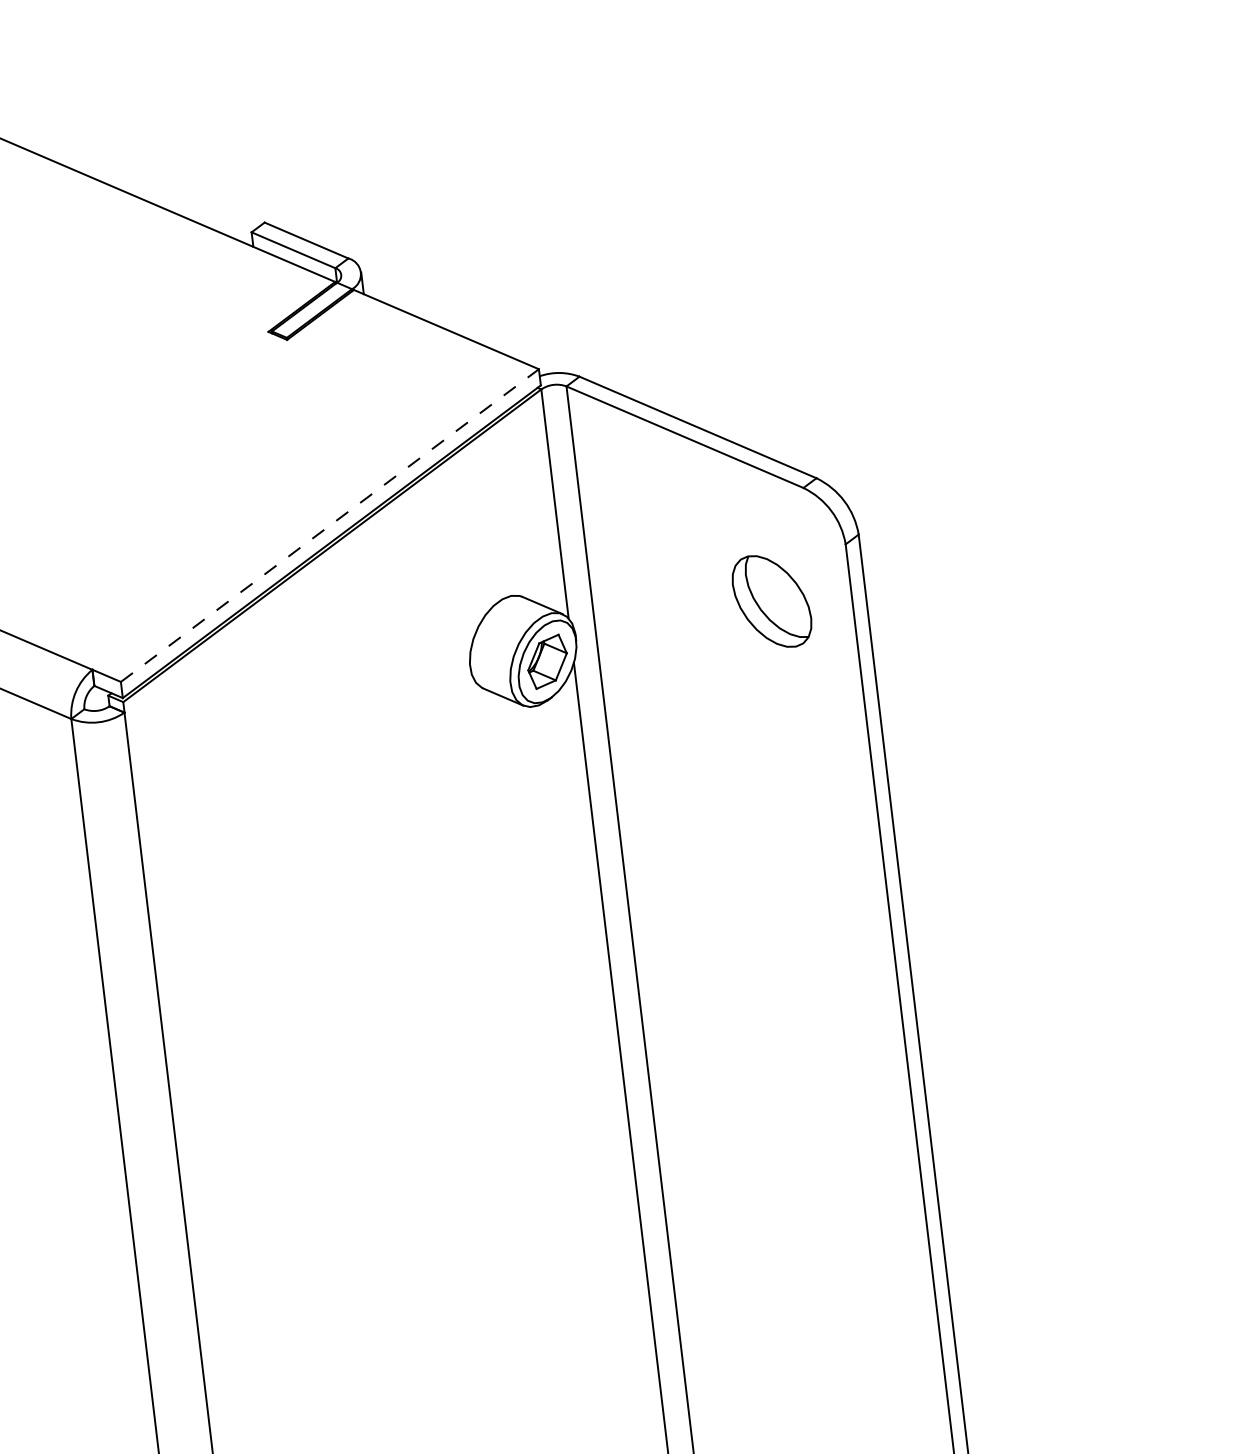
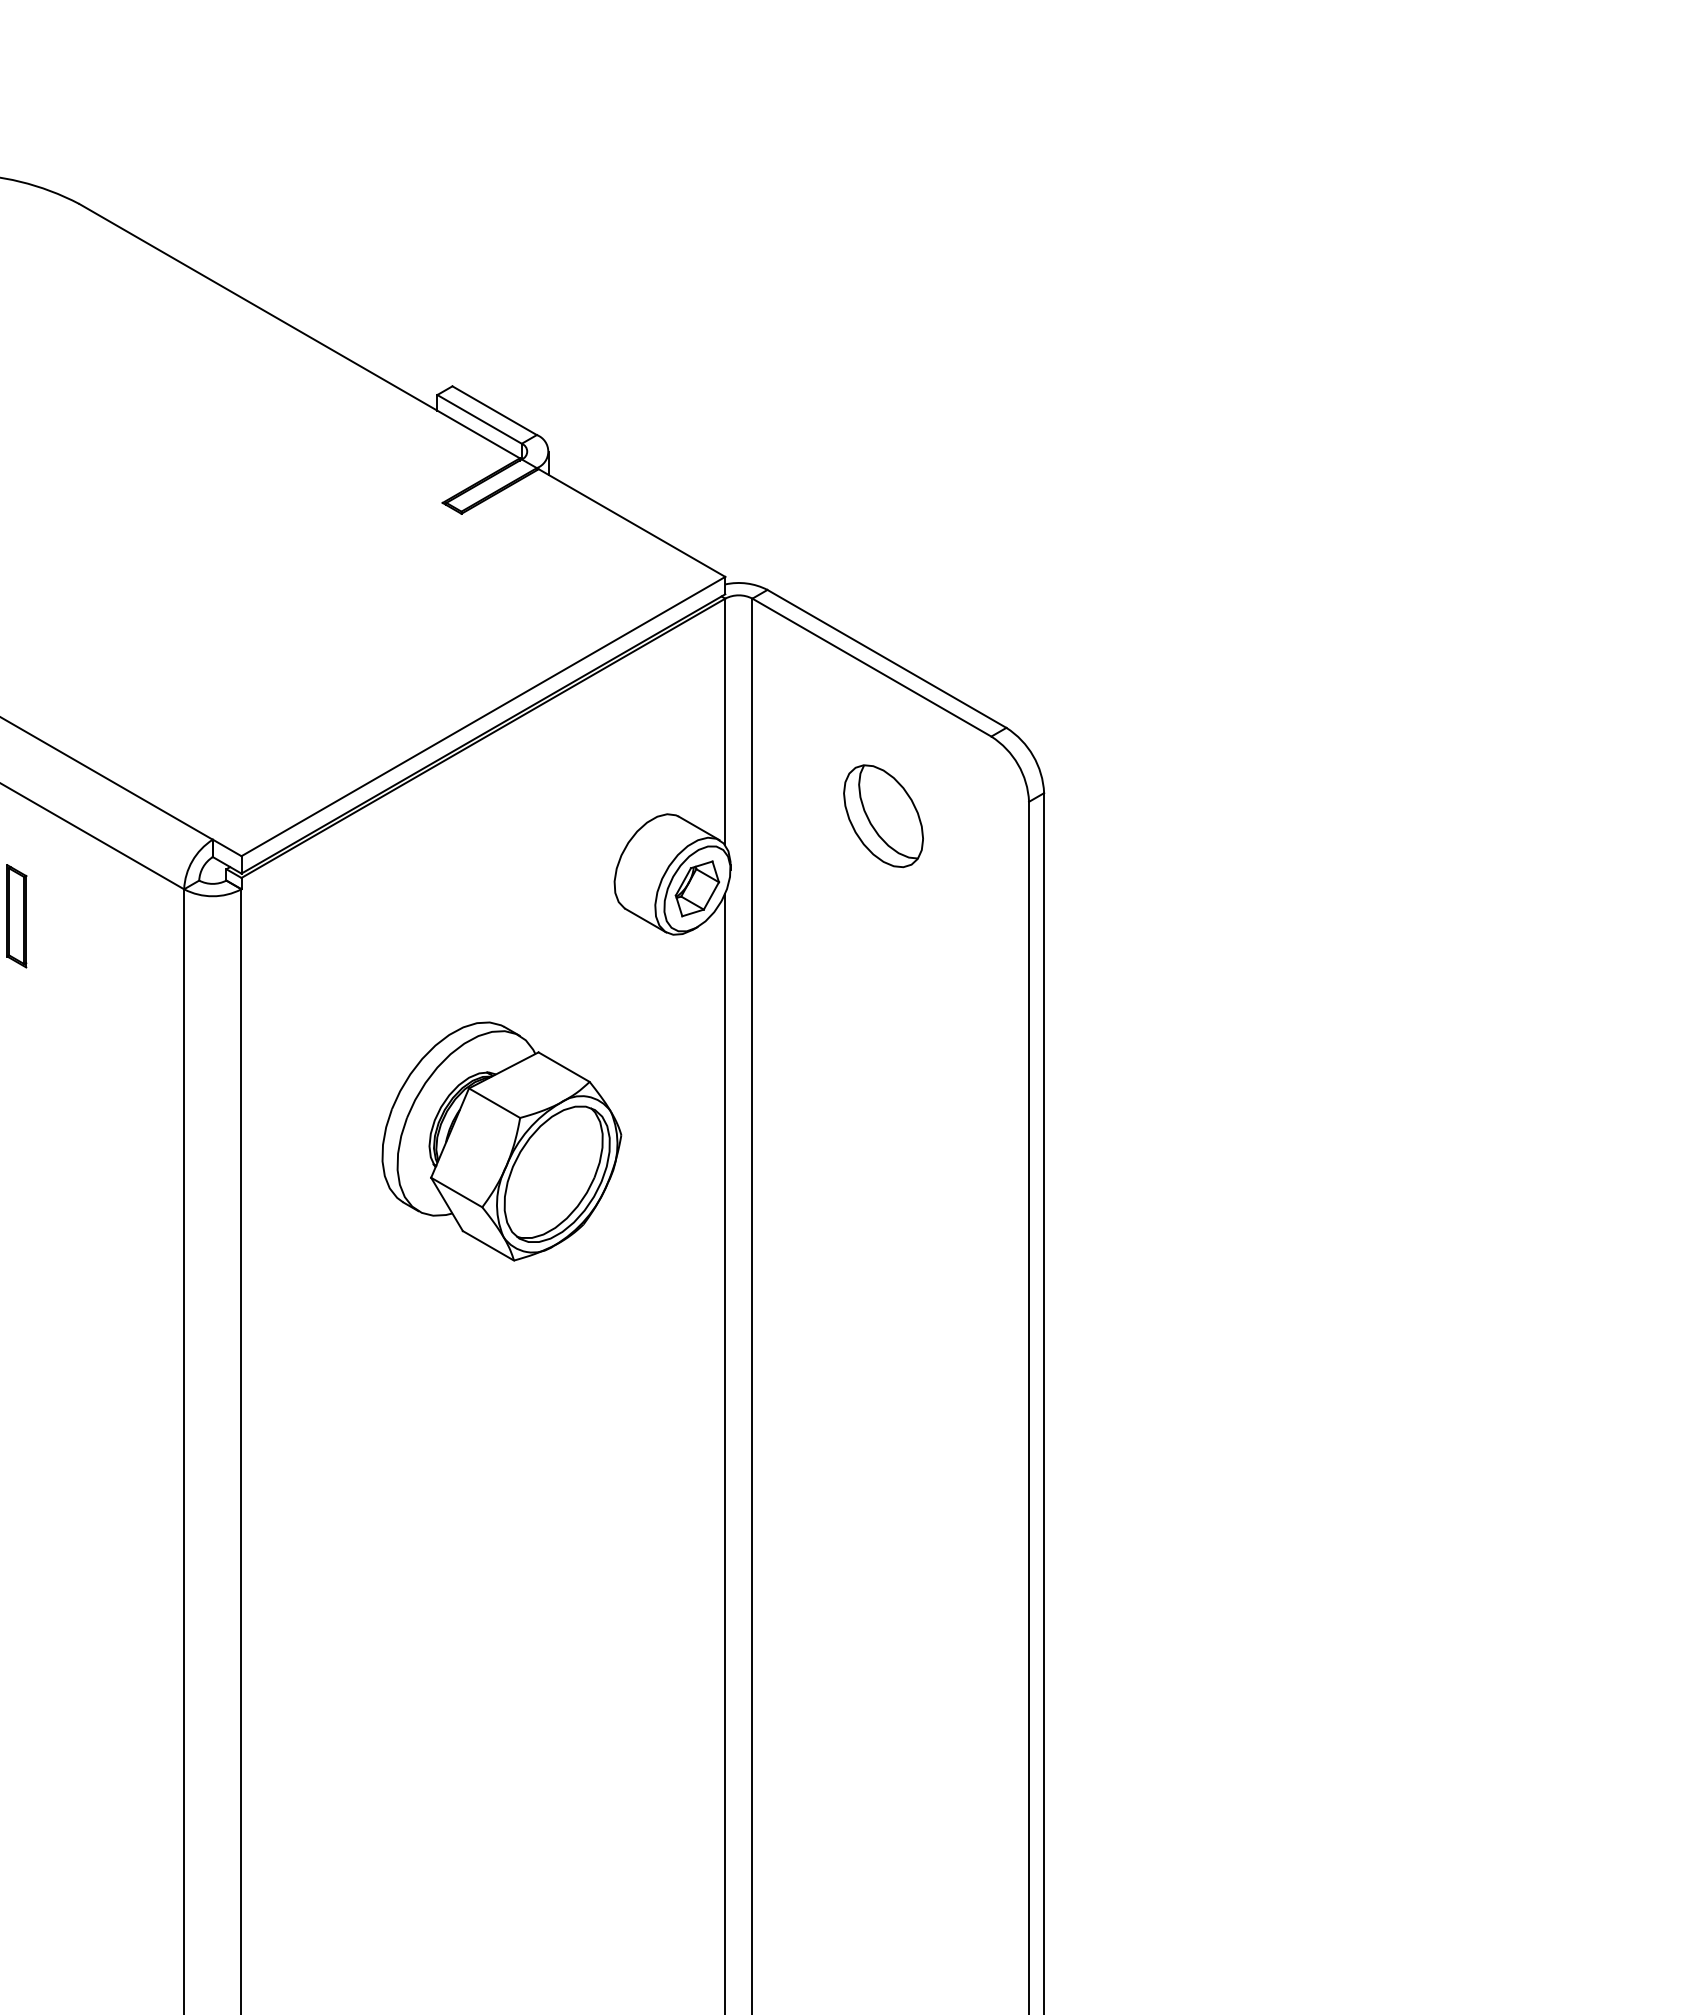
line: (330, 525) -> (483, 716), dashed -> solid
part: (772, 601) -> (883, 816), moved
part: (393, 917) -> (501, 1141), added

